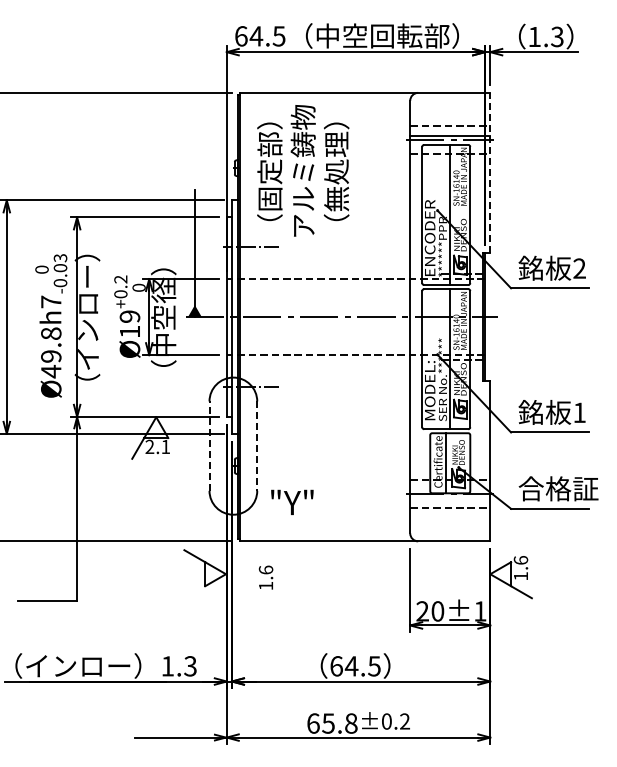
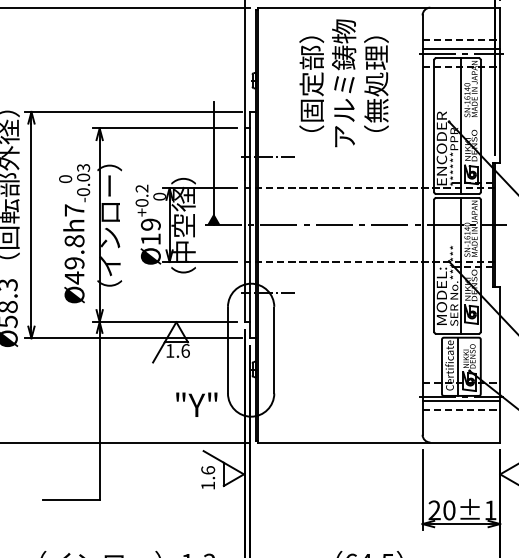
text: (303, 170) -> (344, 82), moved
line: (490, 172) -> (500, 84), dashed -> solid
text: (157, 446) -> (177, 350), 2.1 -> 1.6
line: (209, 446) -> (227, 350), dashed -> solid
line: (257, 446) -> (274, 350), dashed -> solid
line: (450, 498) -> (461, 400), added
text: (292, 501) -> (196, 403), moved
text: (265, 577) -> (207, 477), moved

